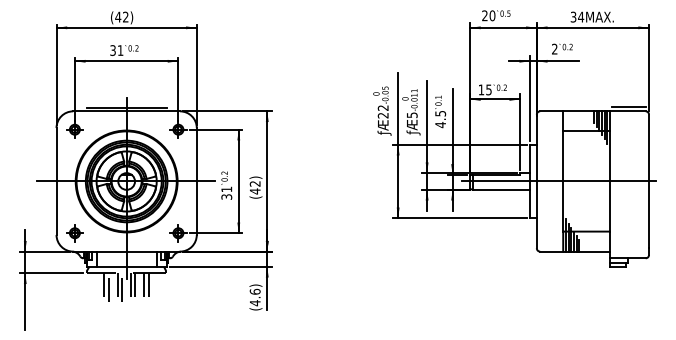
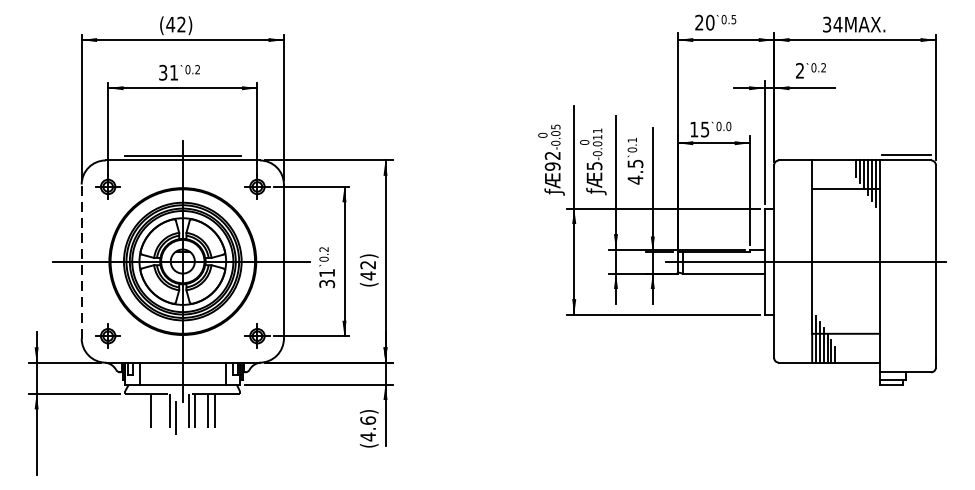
text: (505, 87) -> (728, 126), 0.2 -> 0.0
text: (383, 115) -> (553, 166), 22 -> 92
line: (56, 180) -> (81, 260), solid -> dashed
line: (108, 287) -> (156, 414), removed

